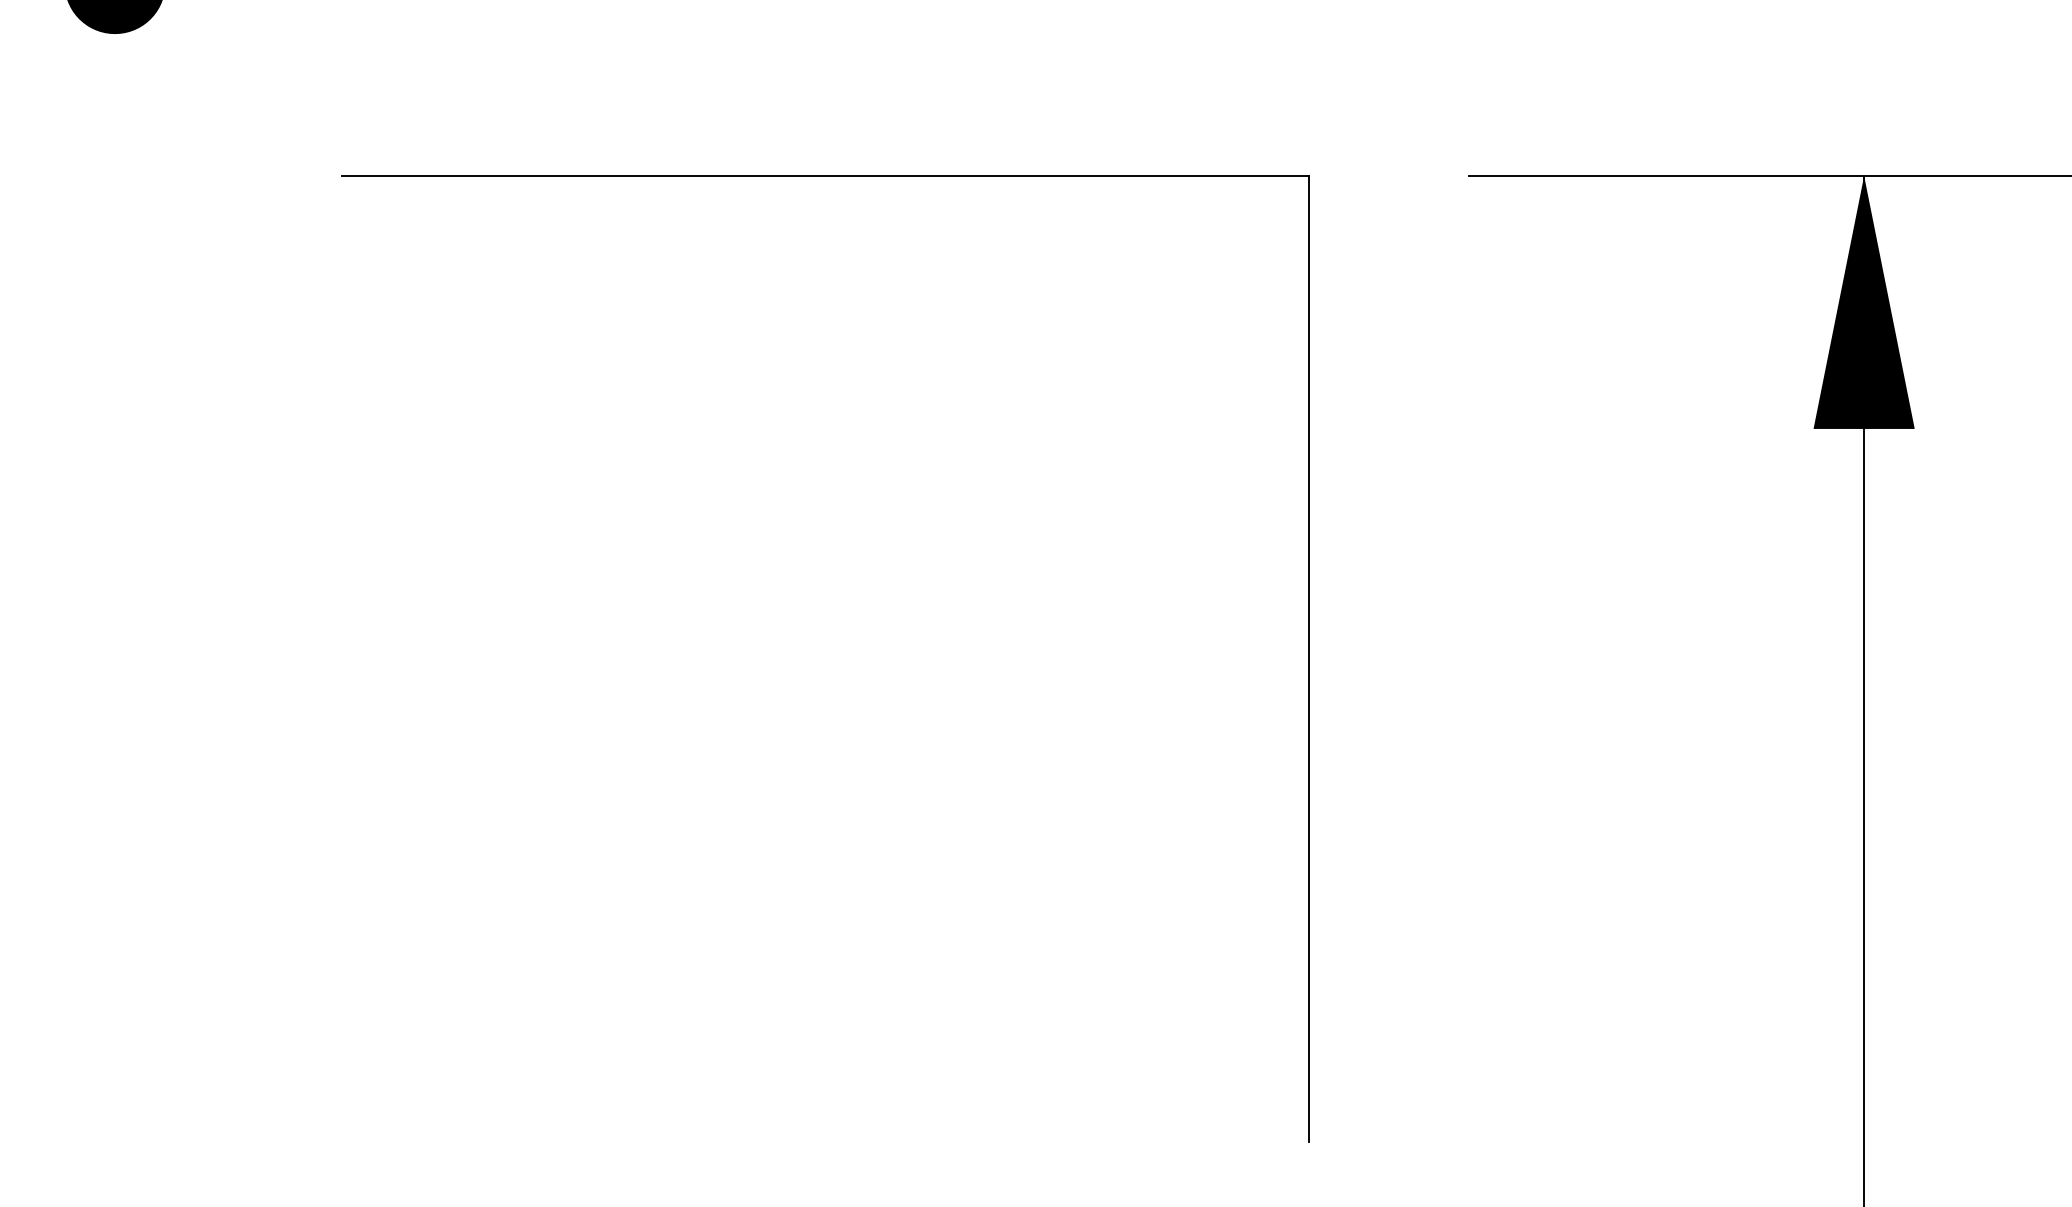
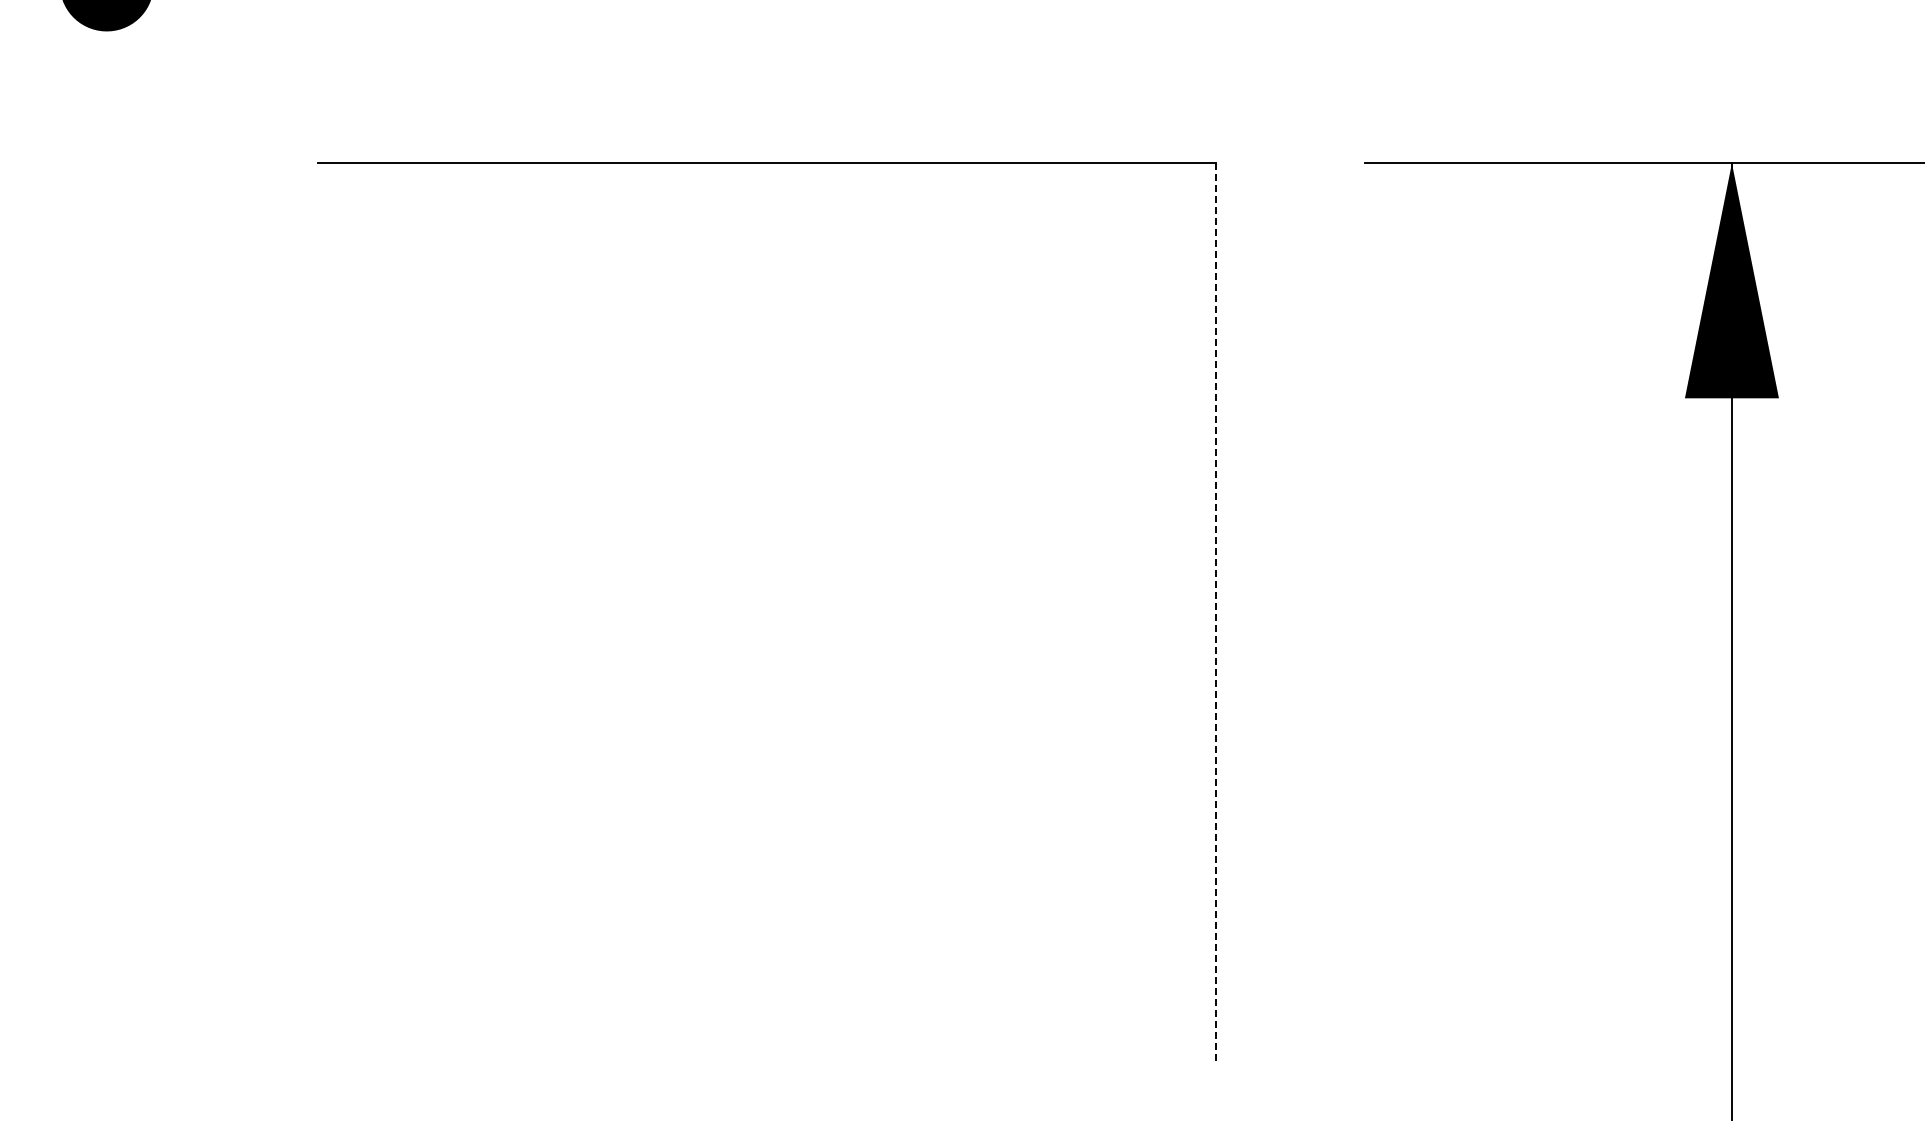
line: (1308, 659) -> (1215, 612), solid -> dashed

